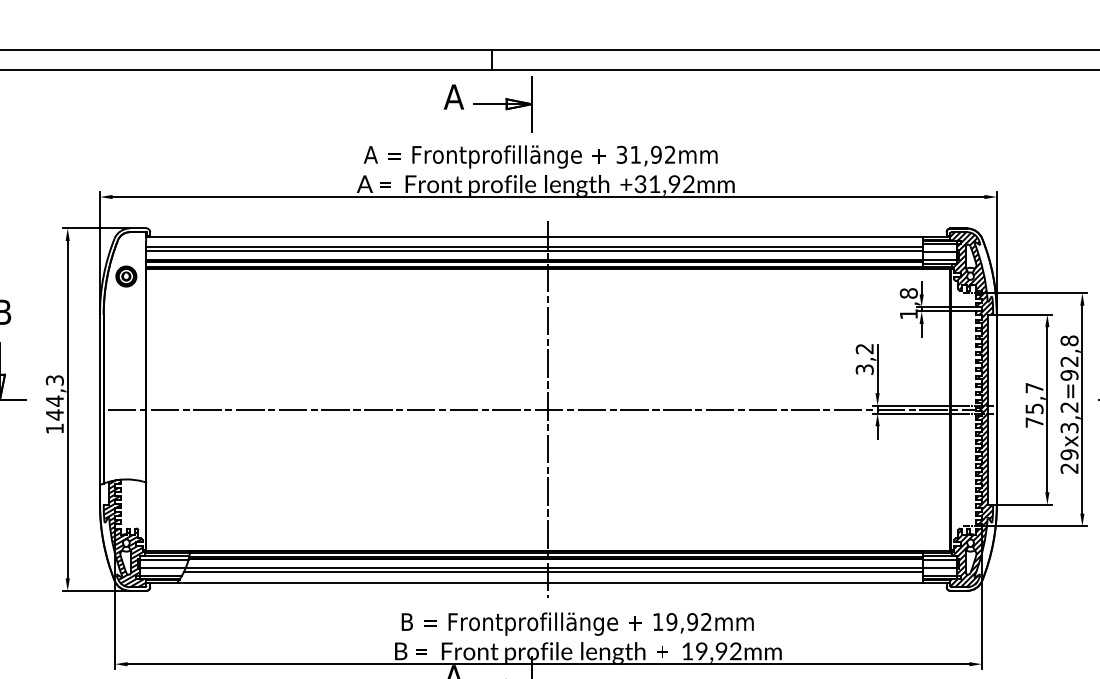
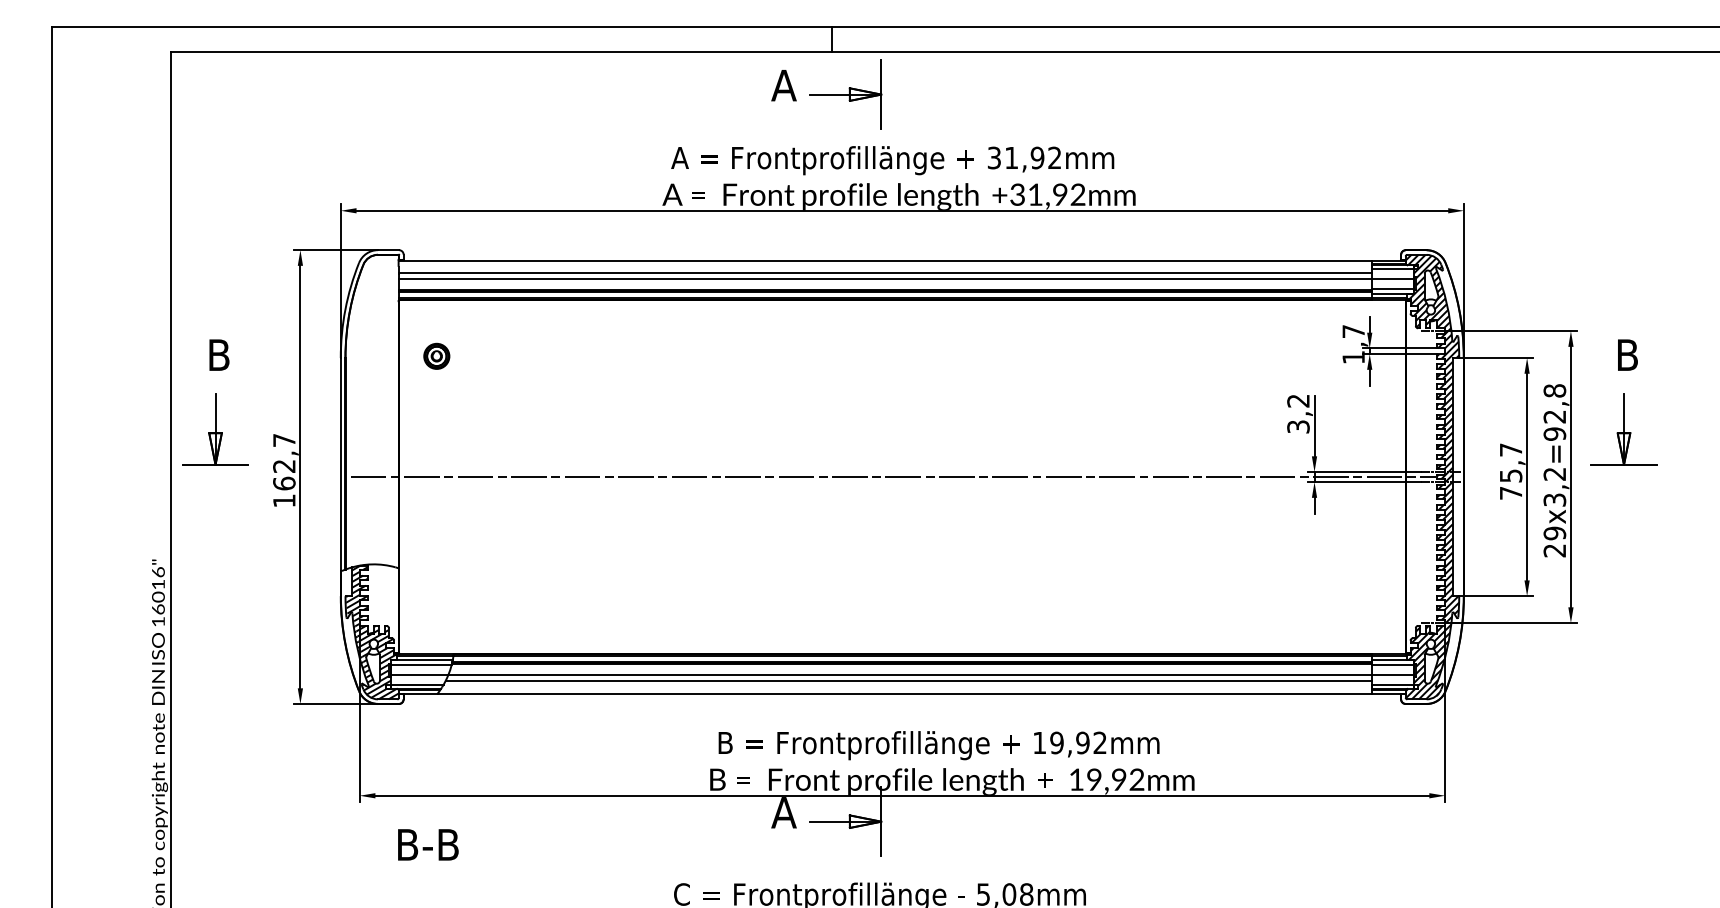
part: (126, 275) -> (436, 355), moved
text: (908, 293) -> (1353, 331), 1,8 -> 1,7
text: (55, 398) -> (284, 462), 144,3 -> 162,7
line: (548, 409) -> (902, 476), removed

